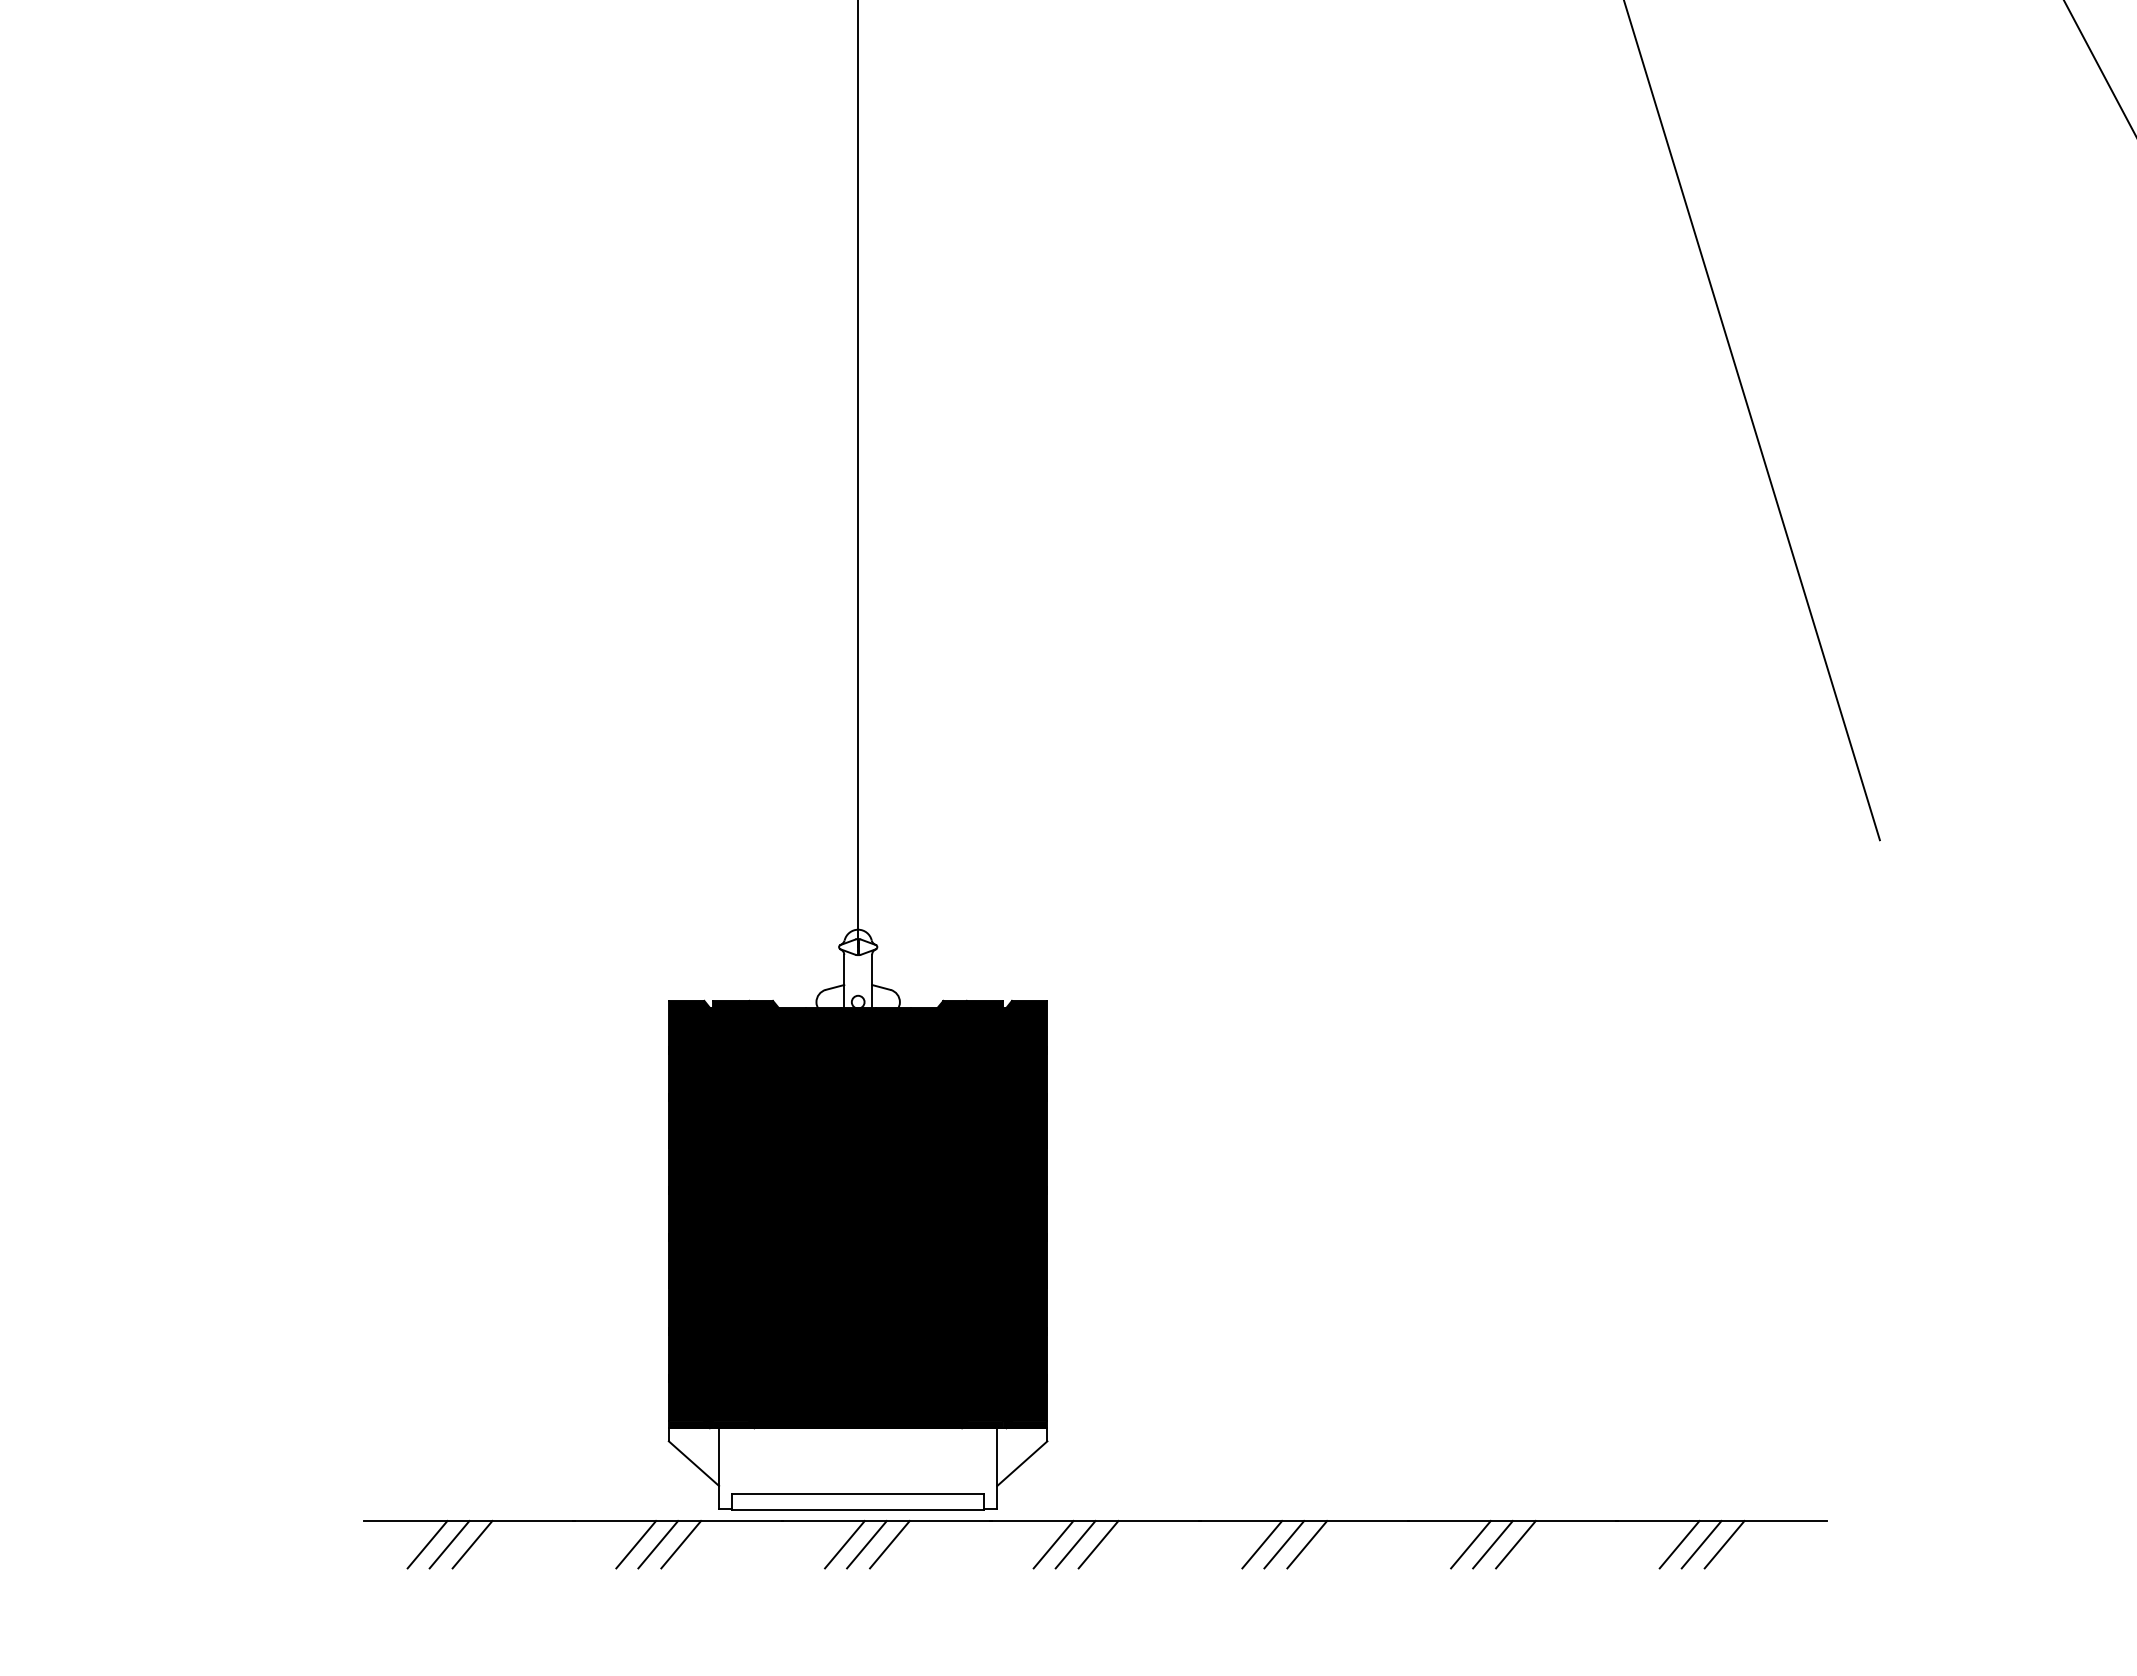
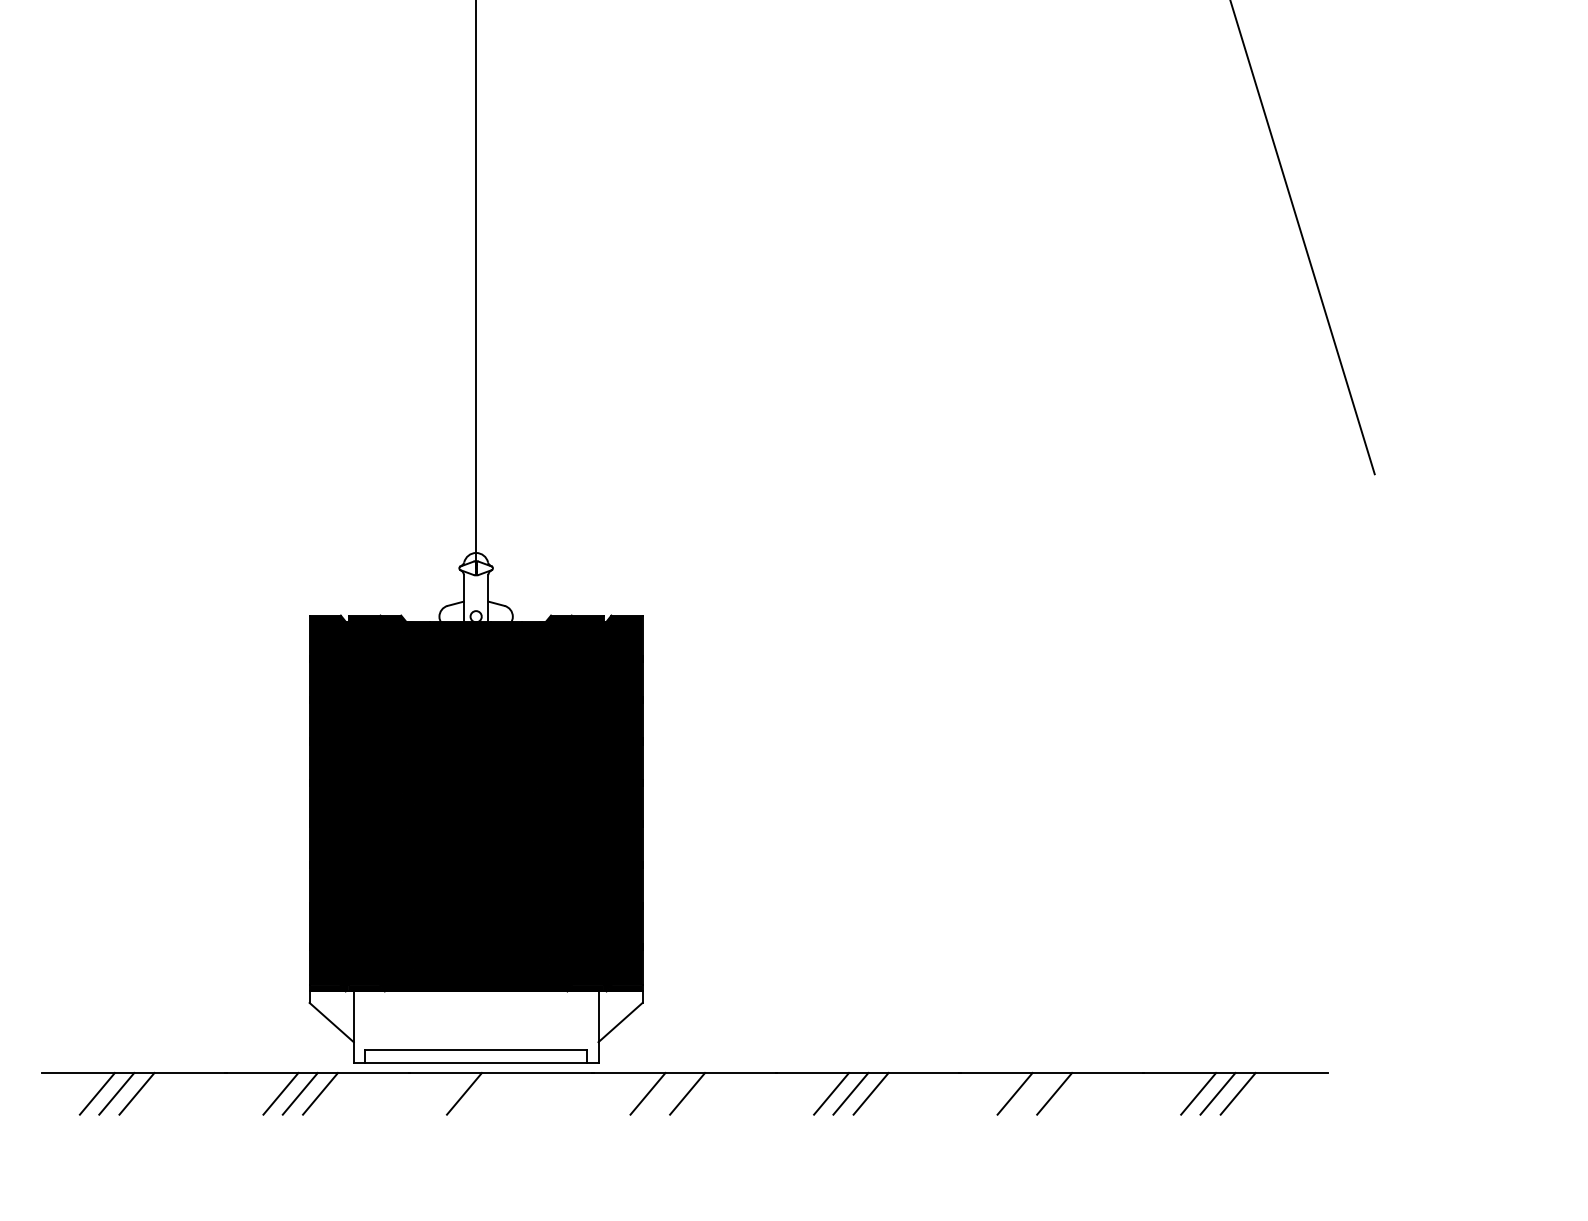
line: (866, 1544) -> (483, 1093), removed
line: (889, 1544) -> (503, 1093), removed
line: (1075, 1544) -> (667, 1093), removed
line: (1492, 1544) -> (1034, 1093), removed

